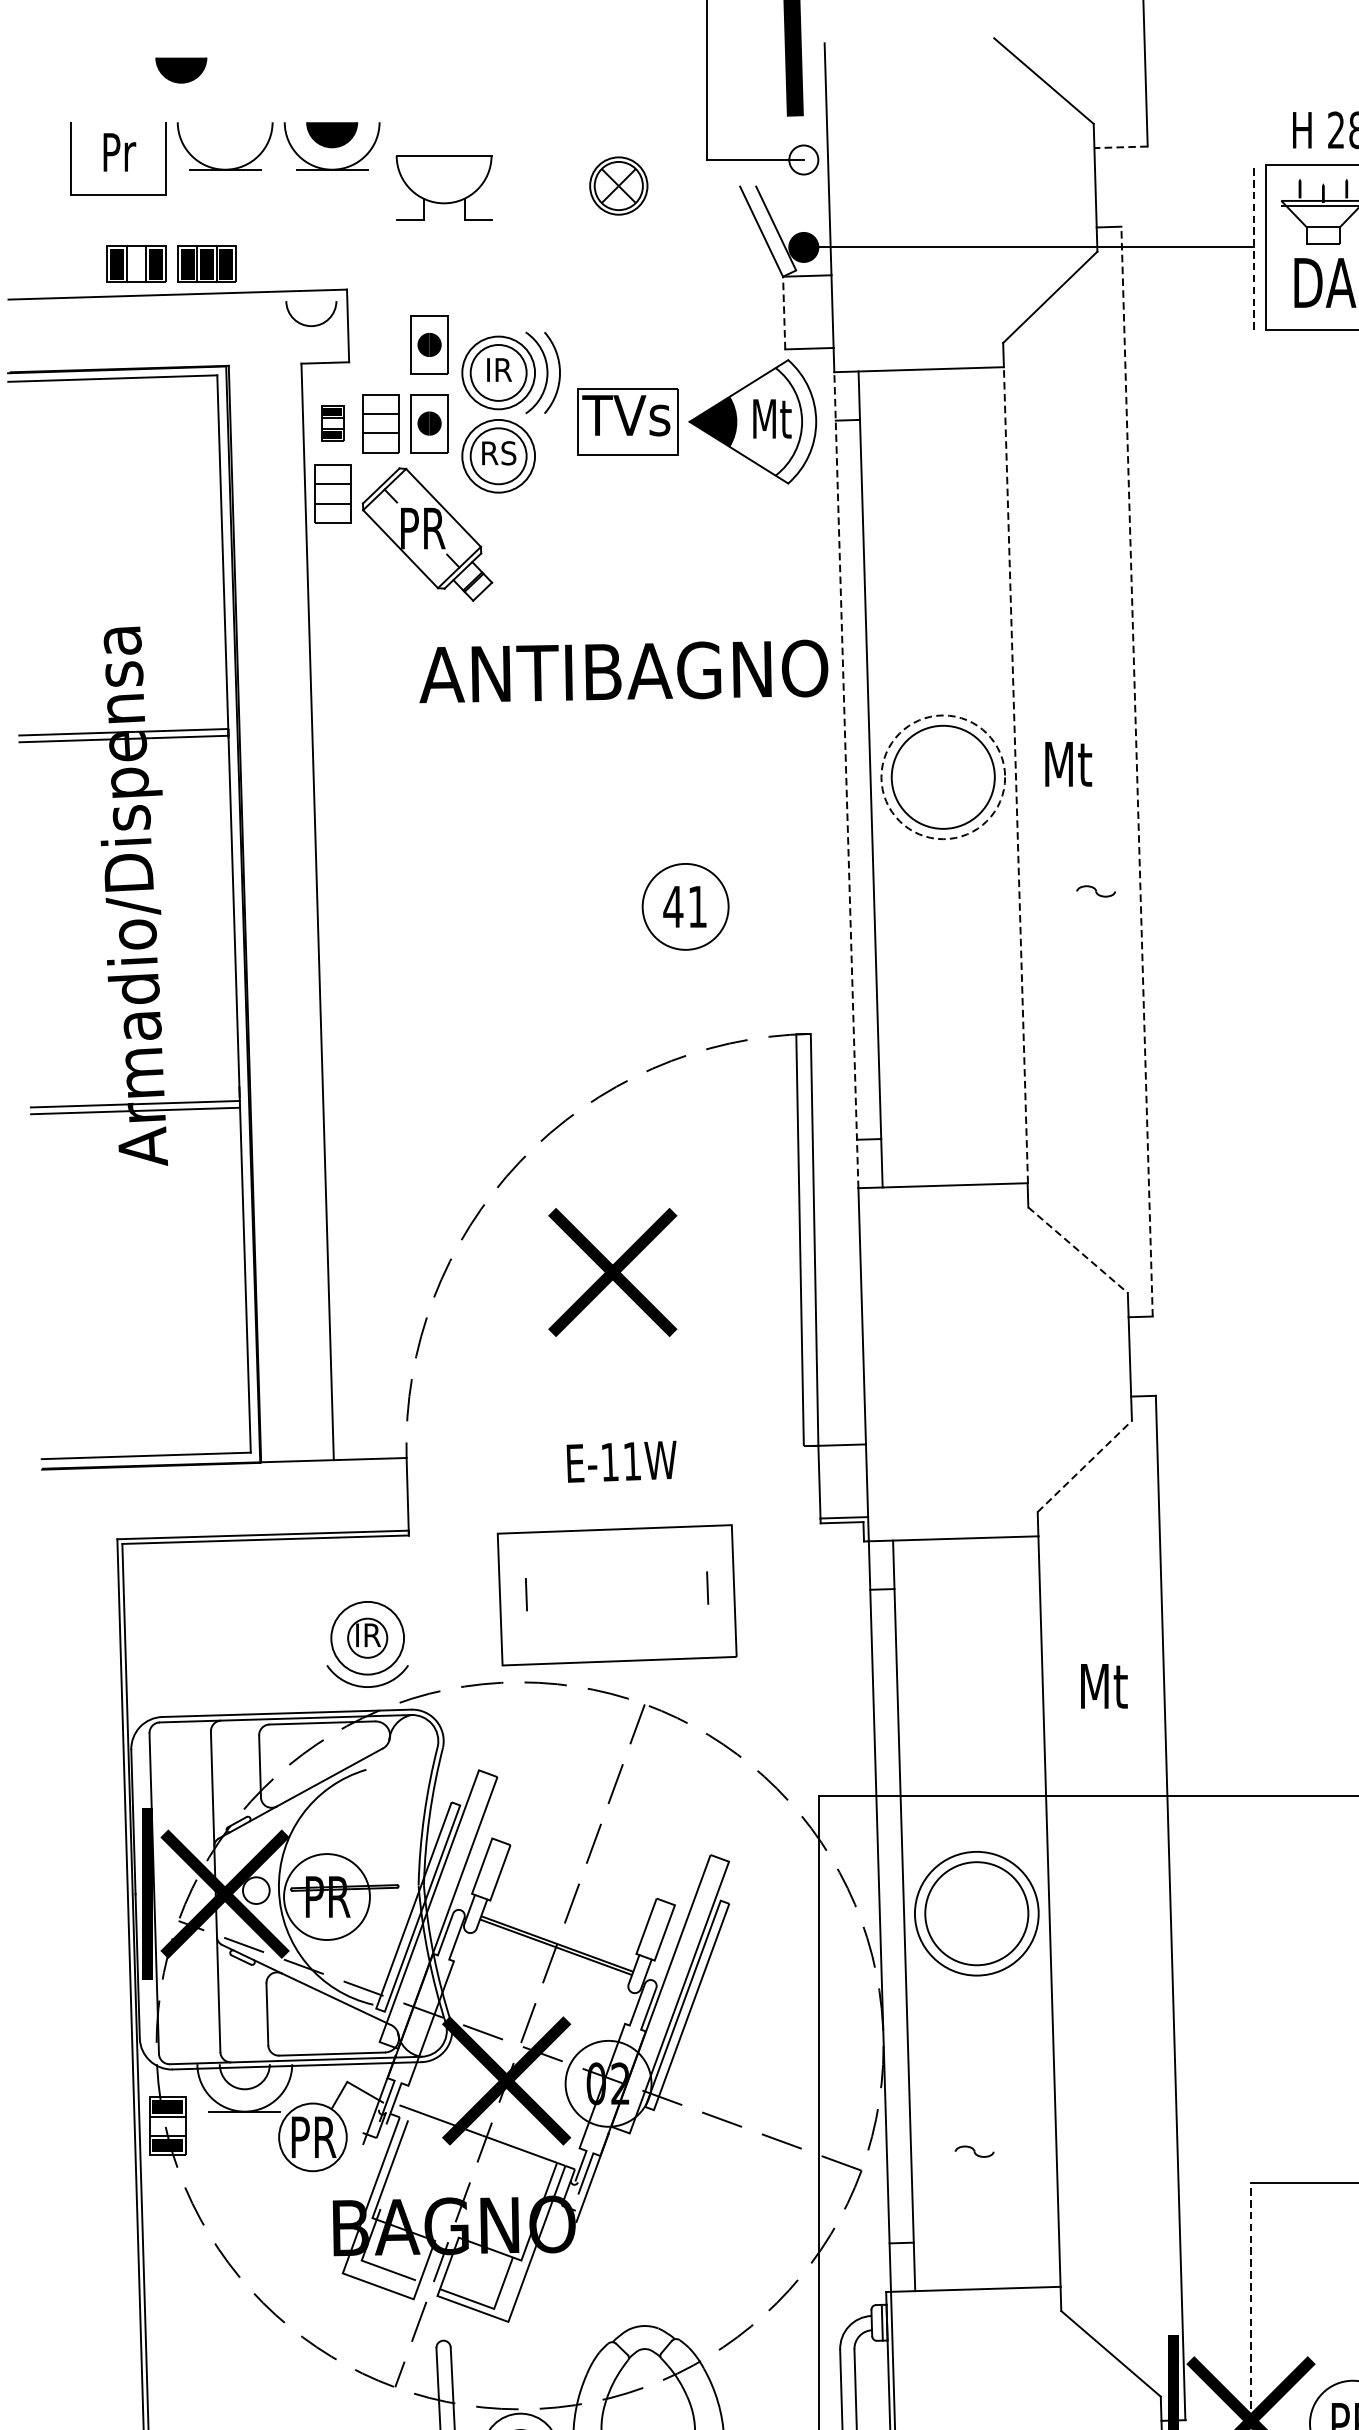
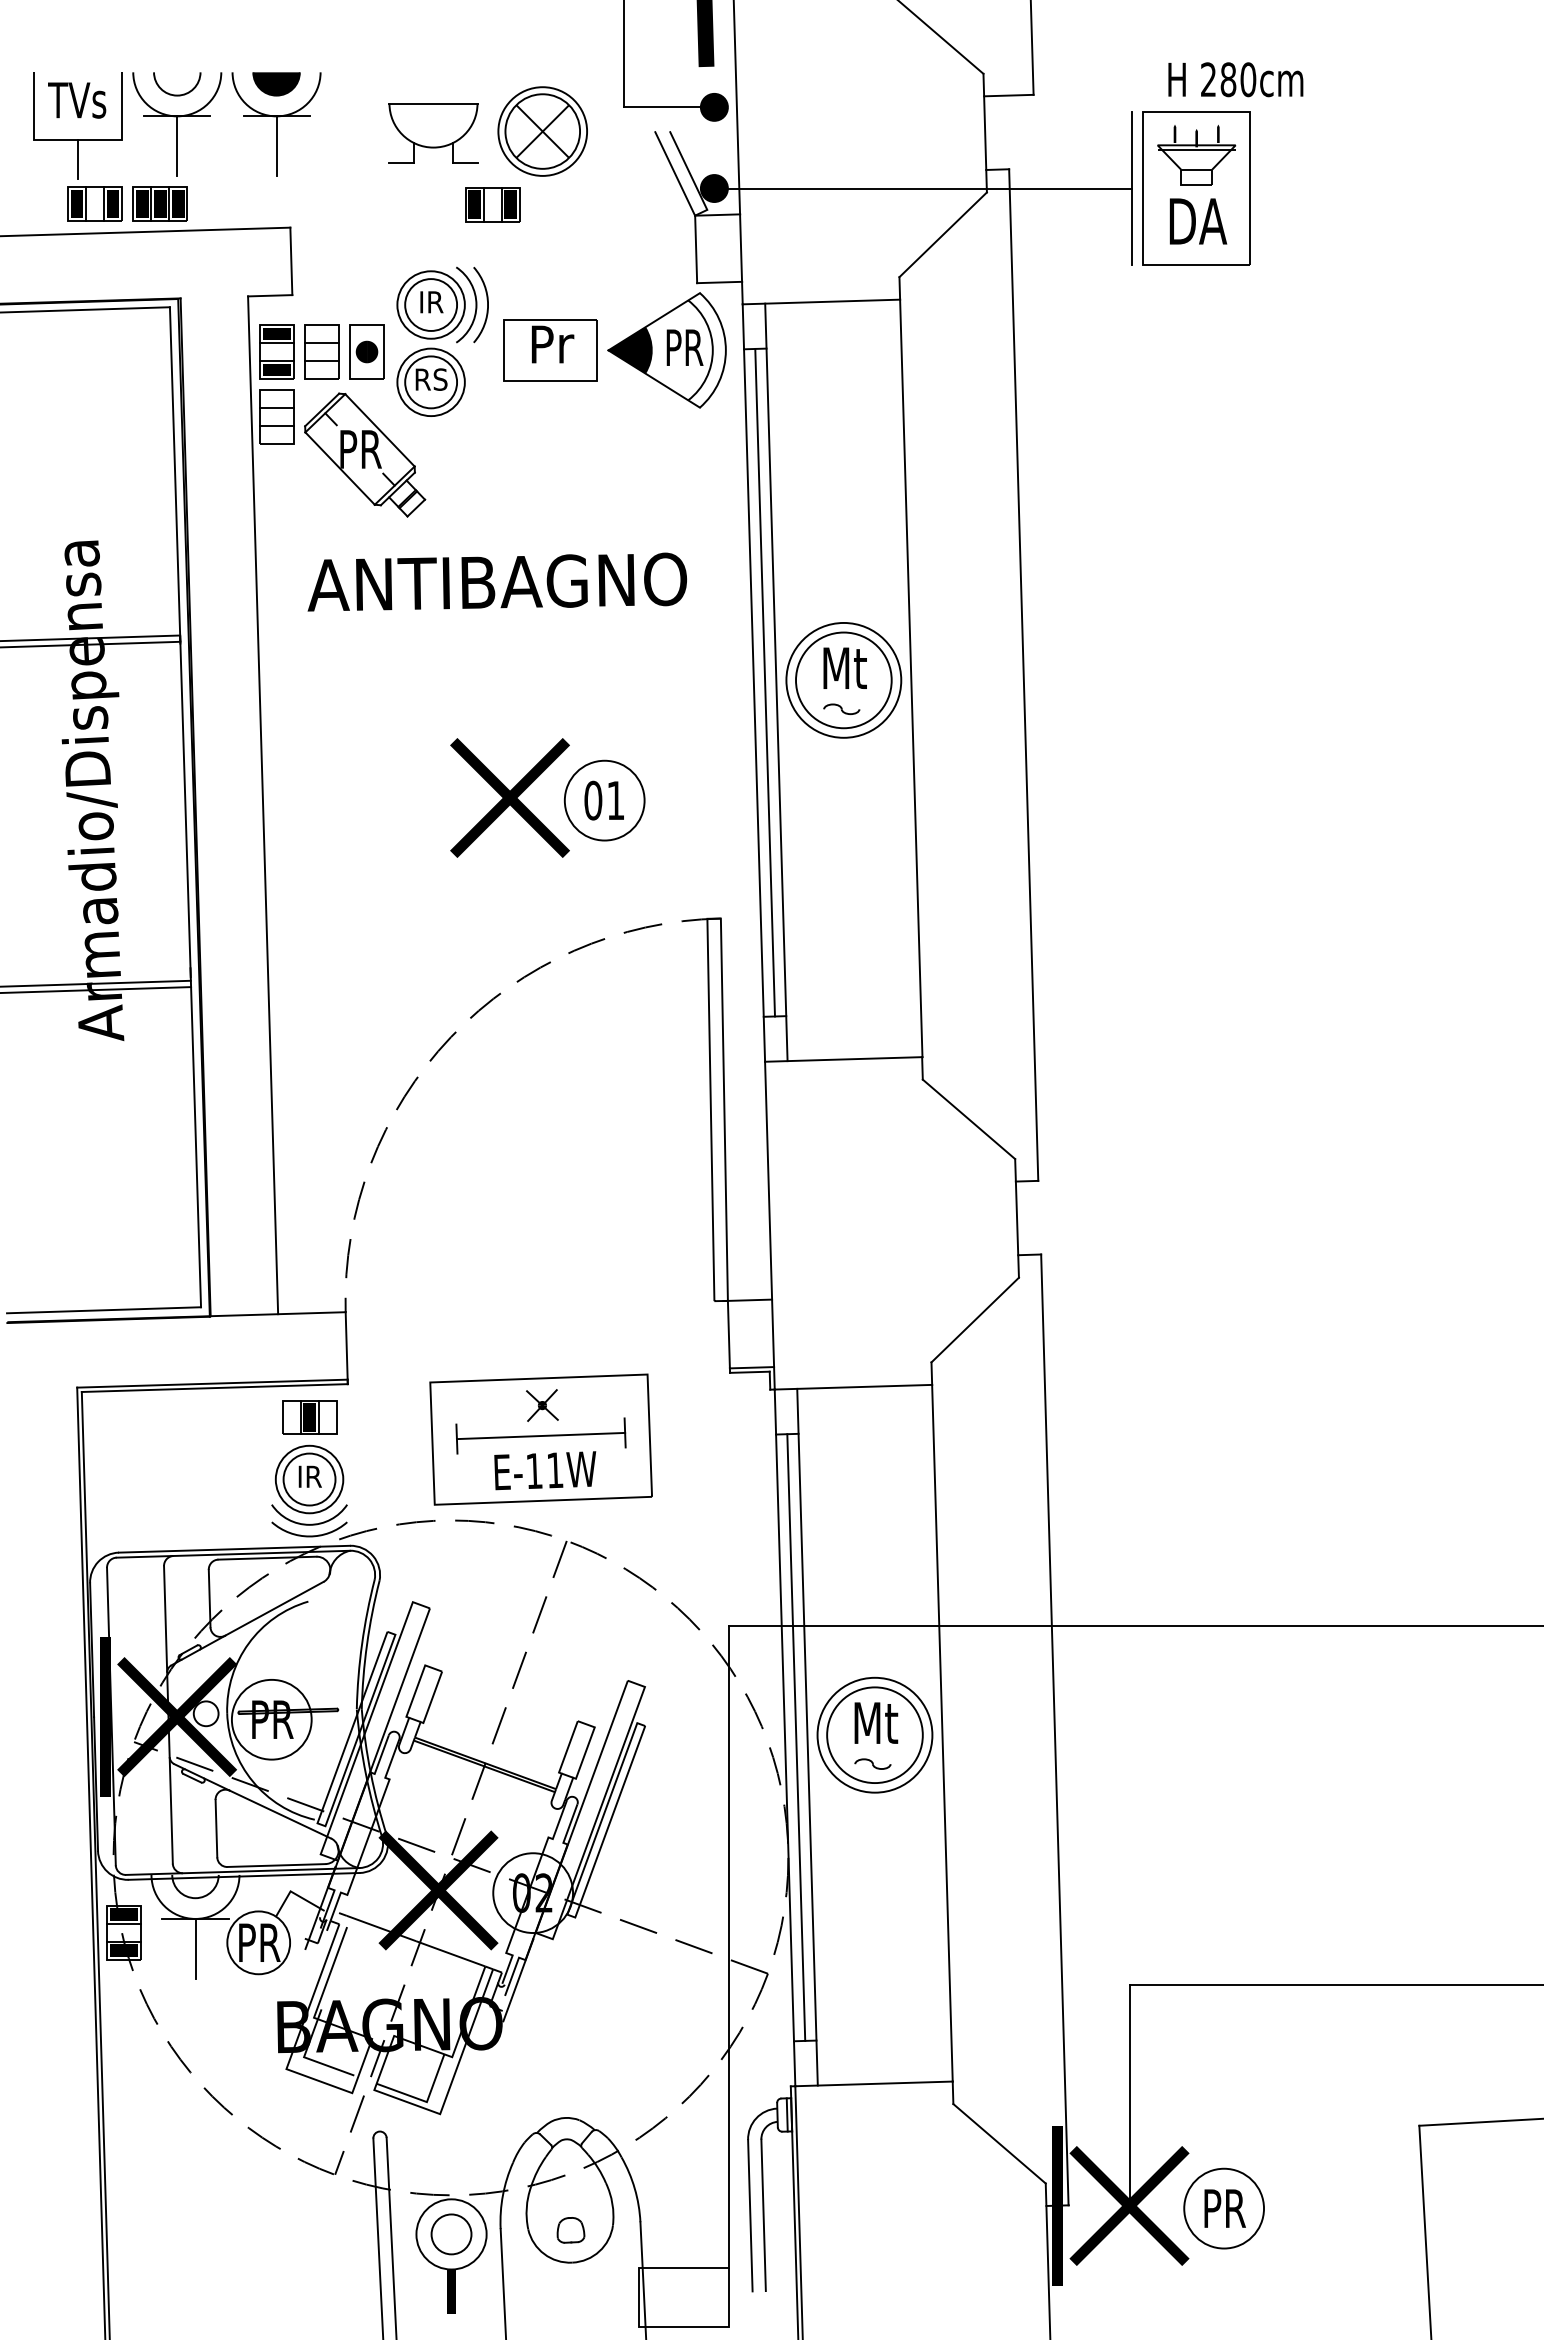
part: (181, 70) -> (136, 24), removed
line: (1120, 147) -> (1008, 95), dashed -> solid
text: (117, 152) -> (77, 100), Pr -> TVs
fill: (802, 159) -> (713, 106), added
part: (618, 186) -> (542, 131), size x1.67
part: (444, 188) -> (433, 133), moved
line: (225, 202) -> (177, 146), added
line: (332, 202) -> (276, 146), added
line: (117, 216) -> (77, 159), added
line: (1254, 247) -> (1132, 188), dashed -> solid
part: (564, 264) -> (492, 204), added
line: (784, 313) -> (696, 249), dashed -> solid
arc: (311, 324) -> (177, 94), moved
part: (429, 344) -> (366, 278), removed
text: (626, 415) -> (549, 344), TVs -> Pr
text: (771, 418) -> (684, 347), Mt -> PR
part: (332, 423) -> (276, 351), size x1.67
text: (622, 670) -> (496, 581), moved
text: (1067, 763) -> (844, 667), moved
line: (1136, 770) -> (1023, 674), dashed -> solid
line: (1016, 775) -> (911, 678), dashed -> solid
circle: (942, 776) -> (843, 679), dashed -> solid
line: (857, 779) -> (764, 682), added
line: (845, 780) -> (753, 683), dashed -> solid
part: (1095, 891) -> (841, 709), moved
text: (672, 906) -> (592, 800), 41 -> 01
line: (1077, 1250) -> (968, 1119), dashed -> solid
part: (612, 1271) -> (509, 797), moved
text: (621, 1461) -> (545, 1470), moved
line: (1085, 1466) -> (975, 1320), dashed -> solid
part: (618, 1558) -> (542, 1405), added
part: (367, 1571) -> (309, 1417), added
line: (616, 1590) -> (540, 1435), added
circle: (367, 1638) -> (309, 1479), size x1.43
text: (1104, 1685) -> (876, 1722), moved
arc: (367, 1698) -> (309, 1535), added
line: (892, 1916) -> (796, 1737), added
line: (244, 2143) -> (195, 1948), added
part: (974, 2151) -> (872, 1763), moved
line: (1251, 2301) -> (1129, 2095), dashed -> solid

